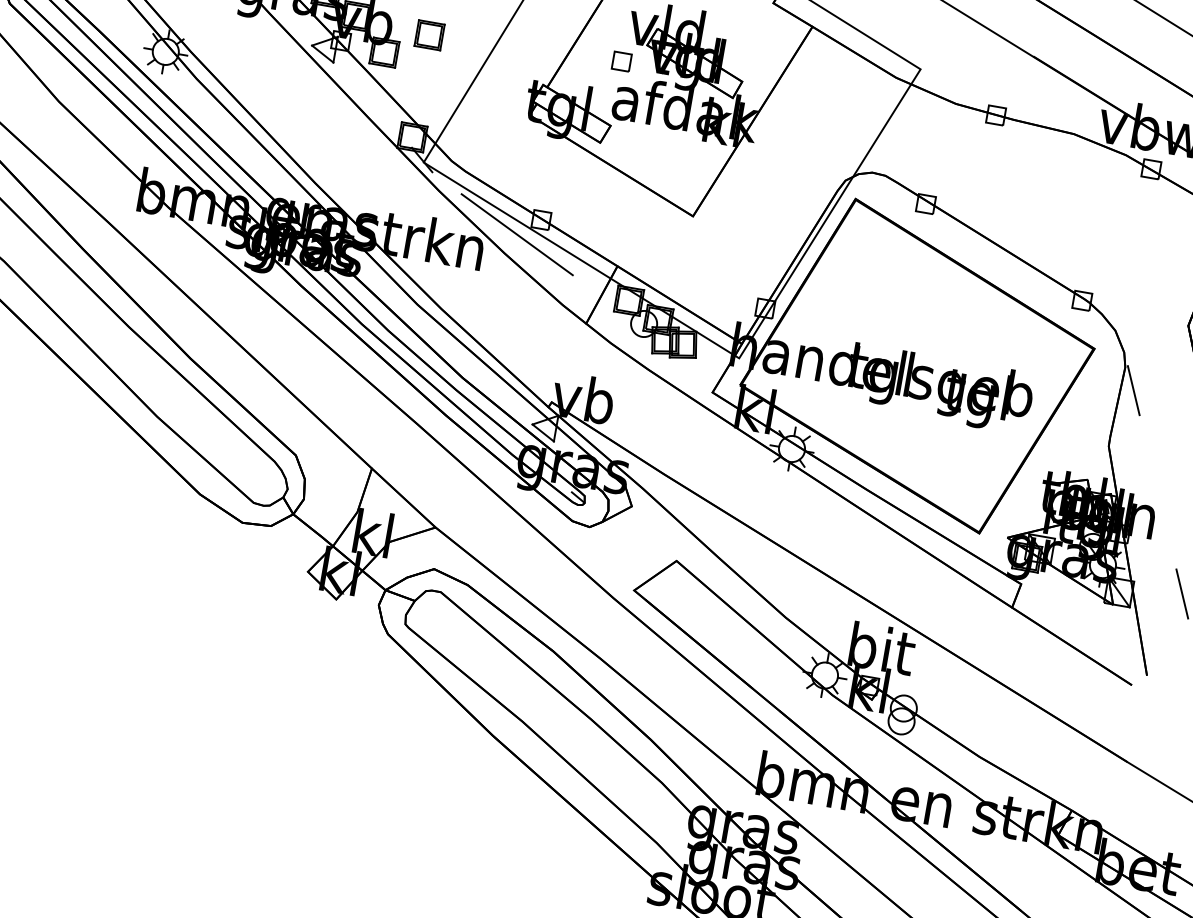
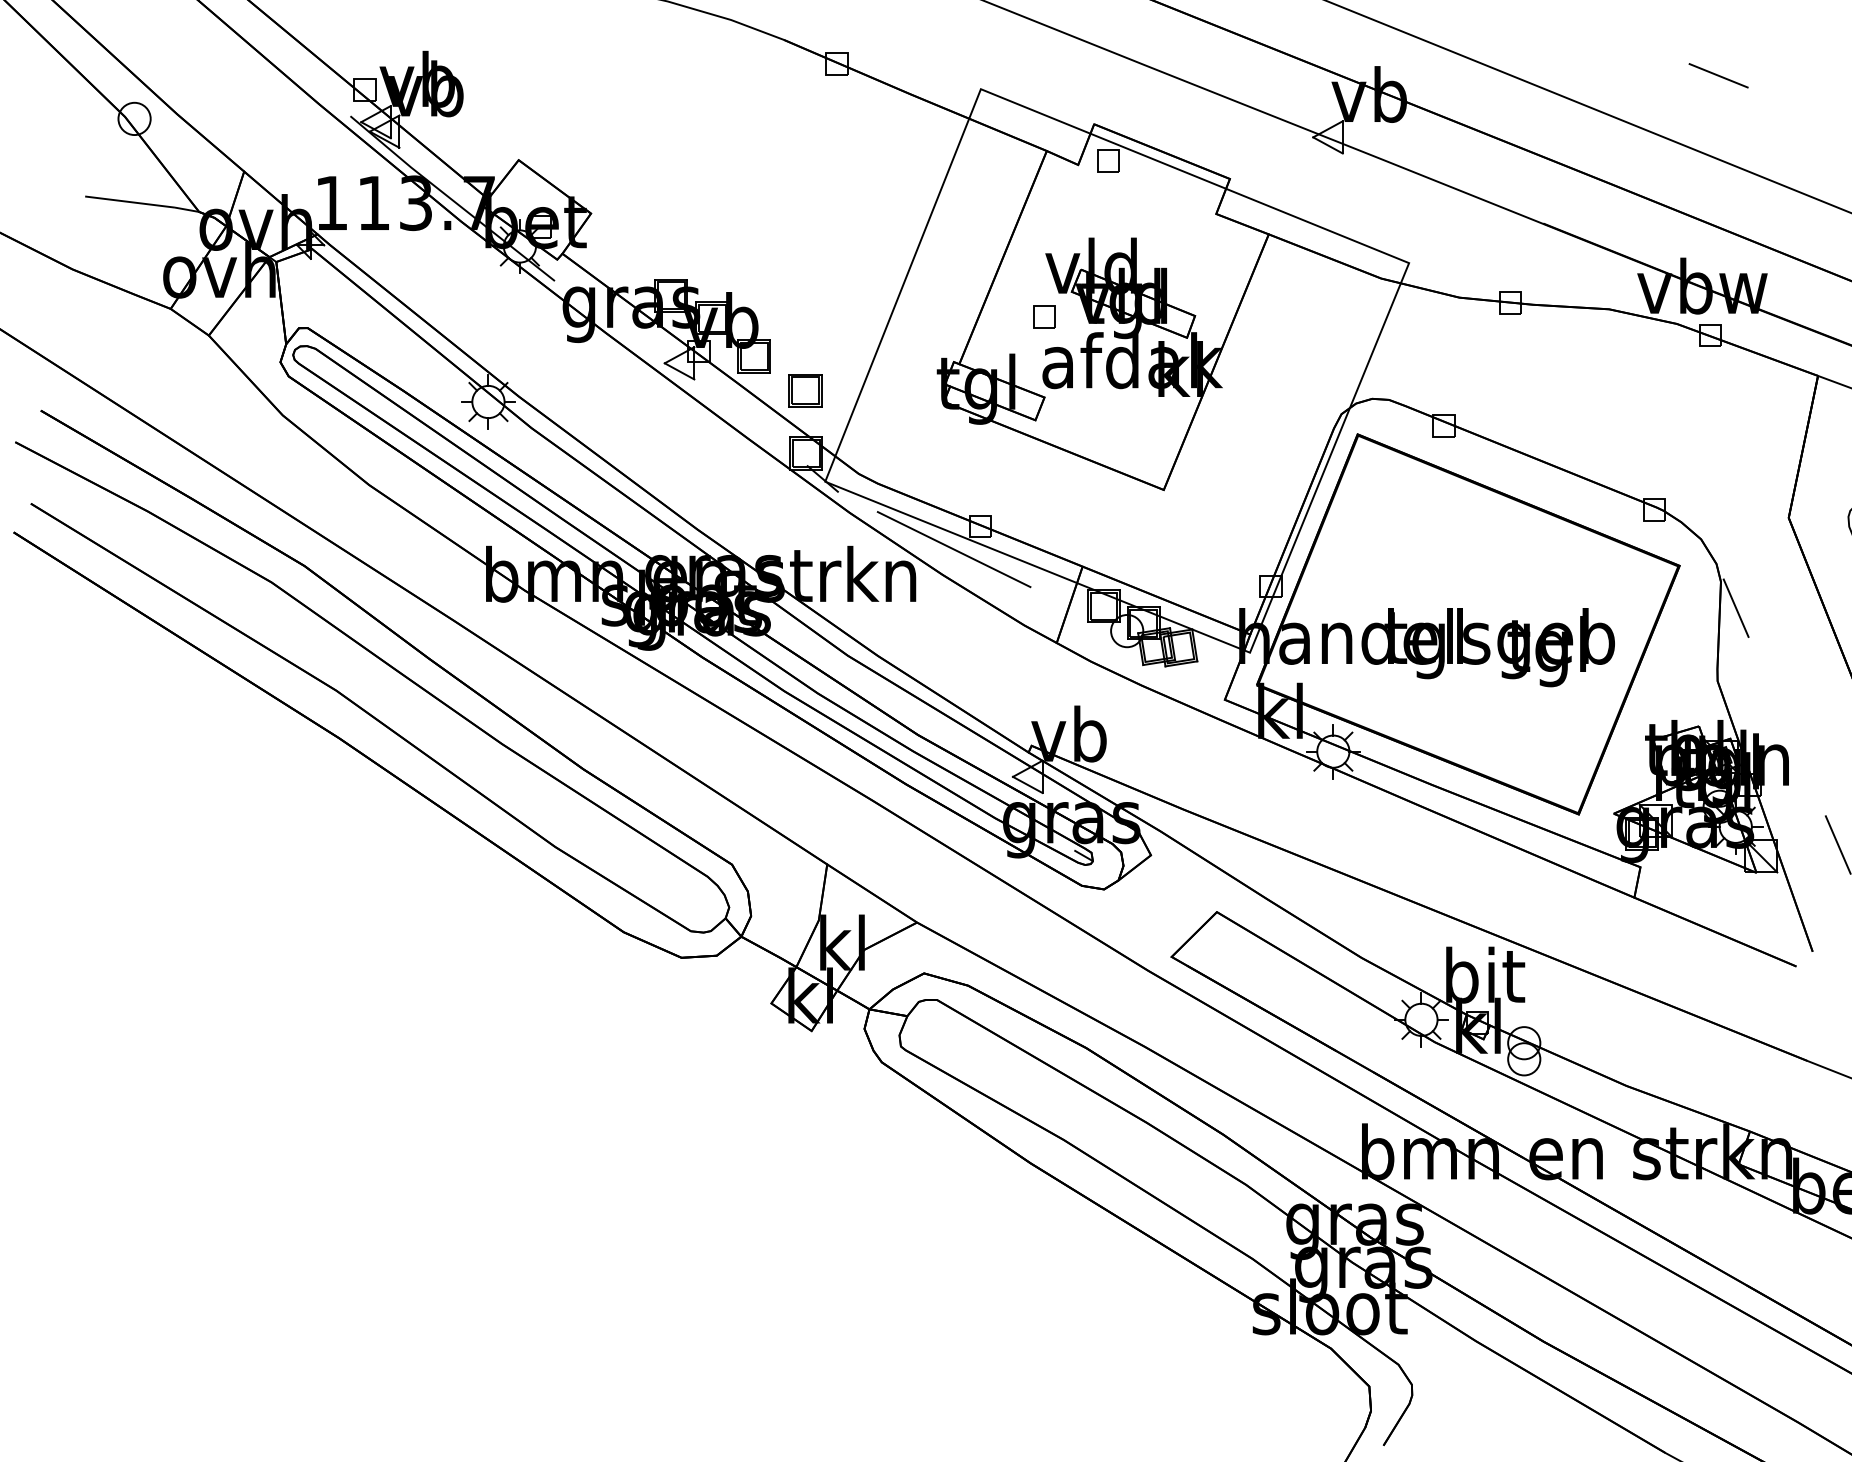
part: (429, 35) -> (805, 390), moved

